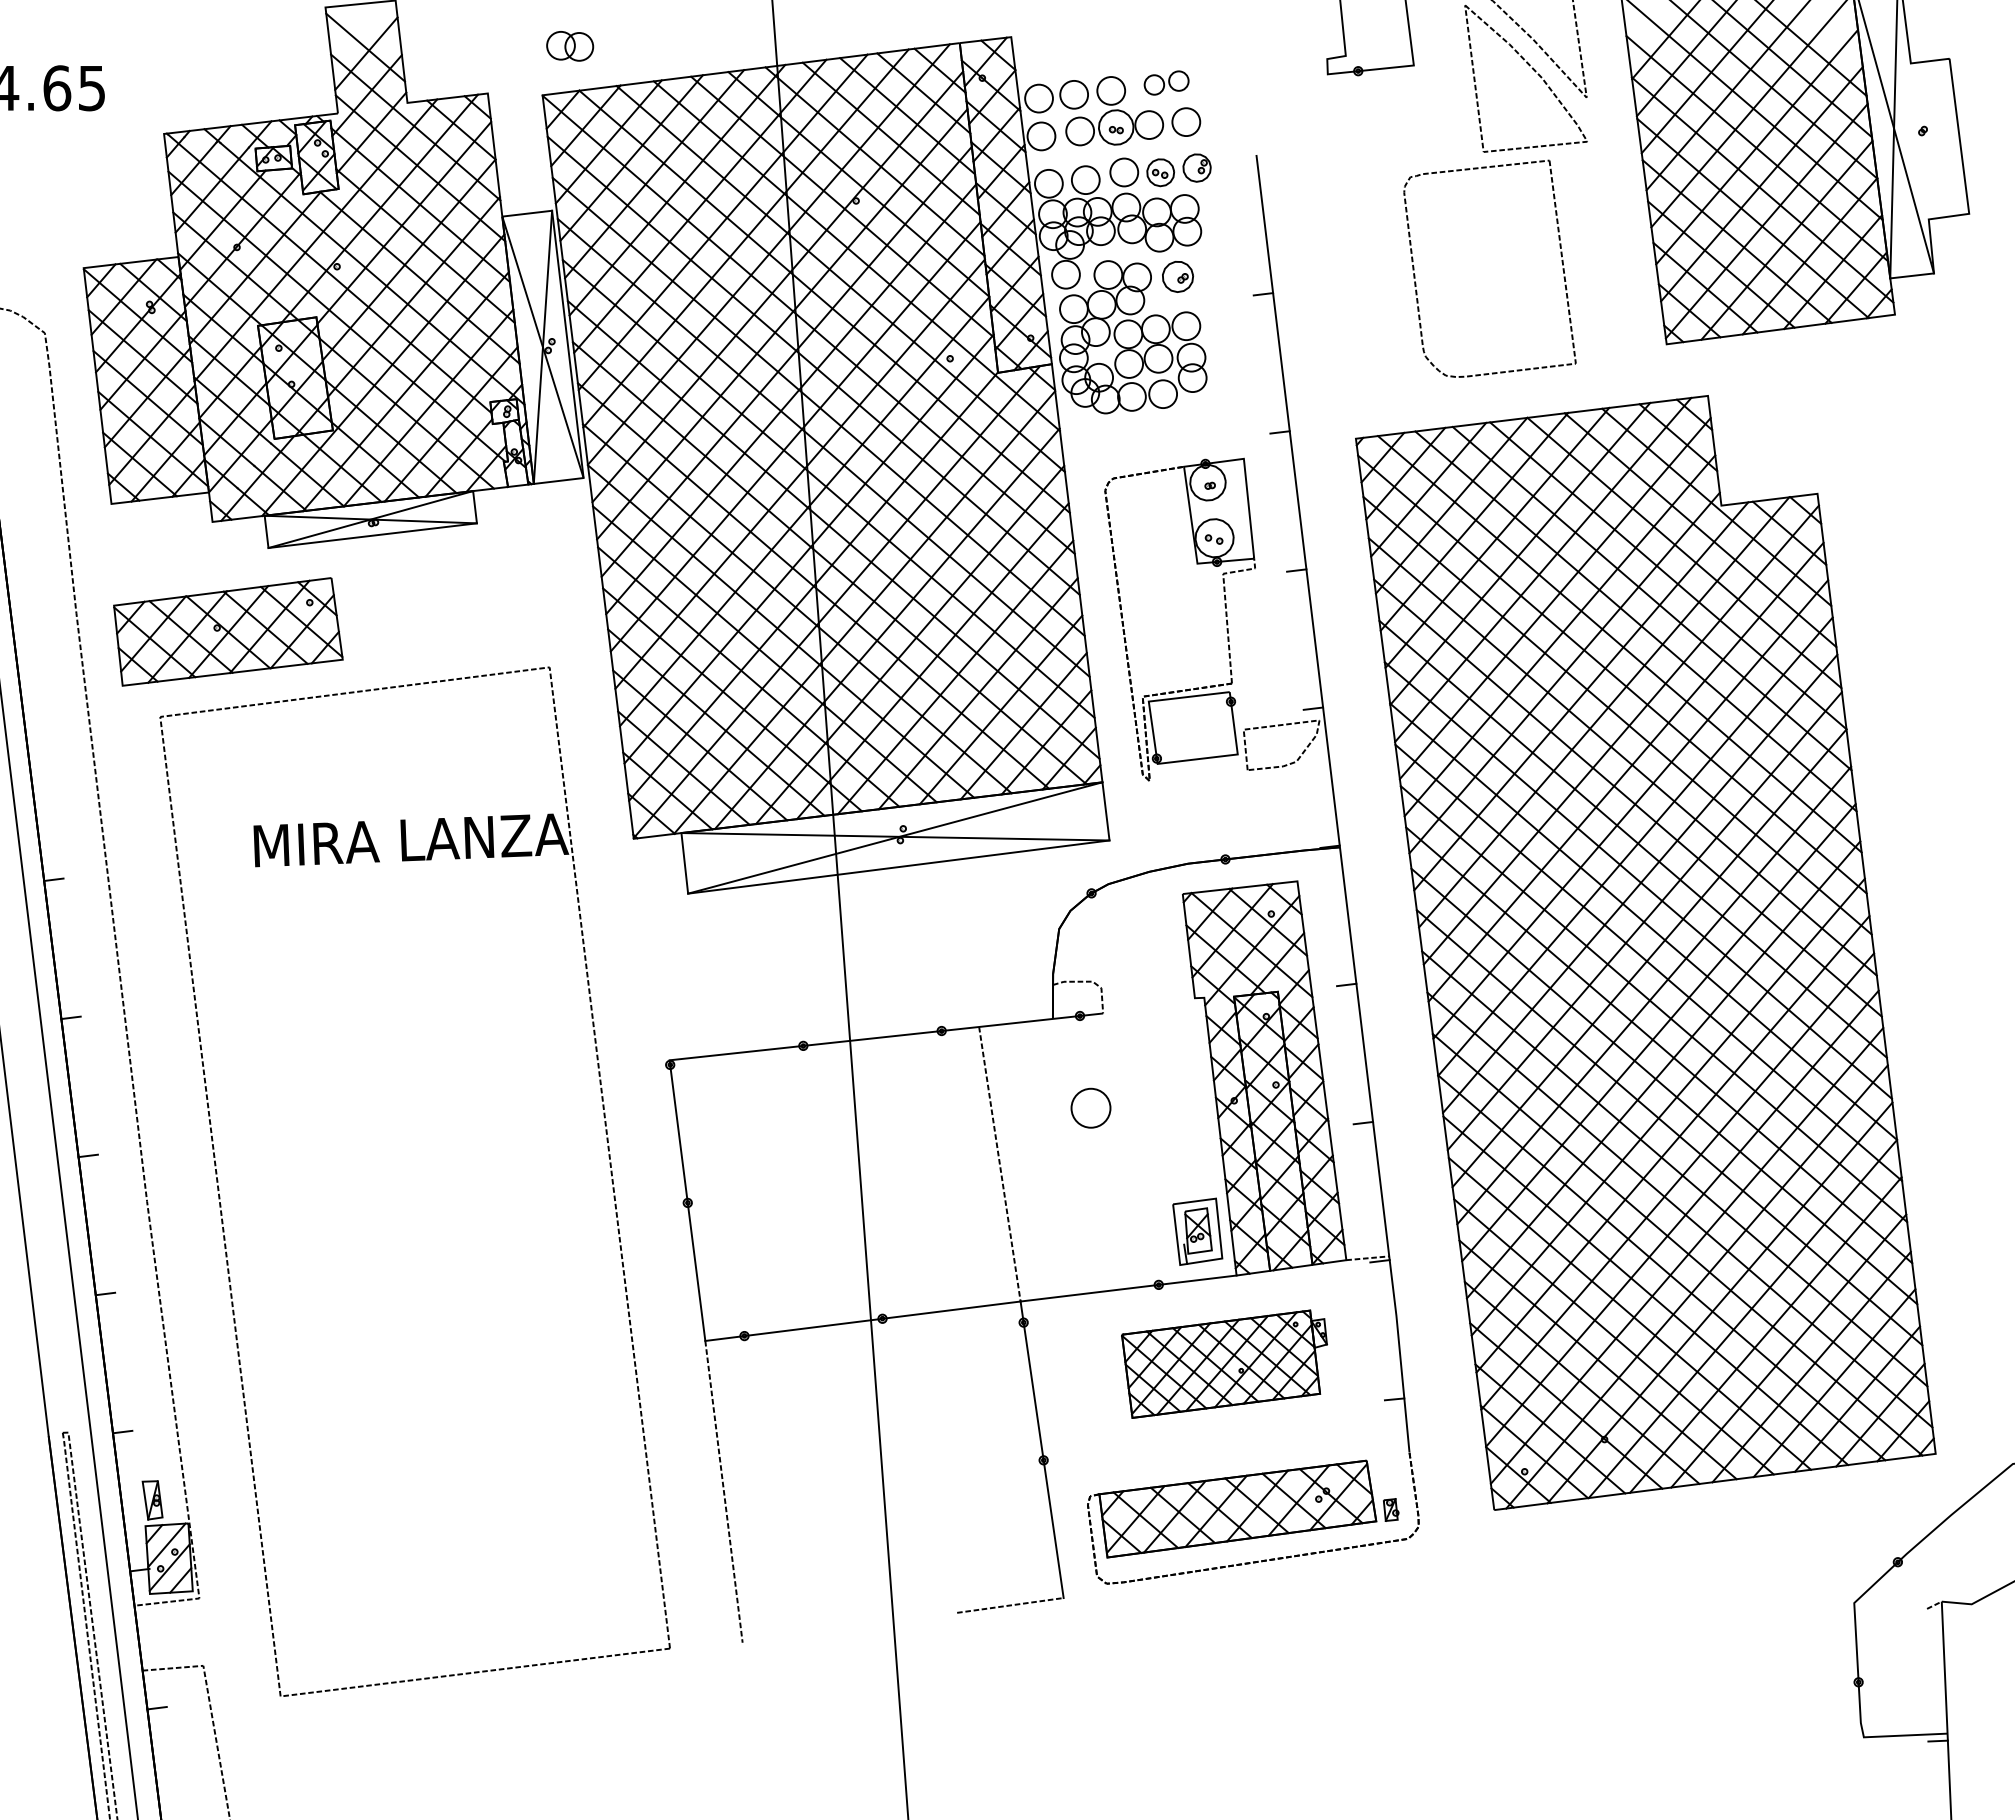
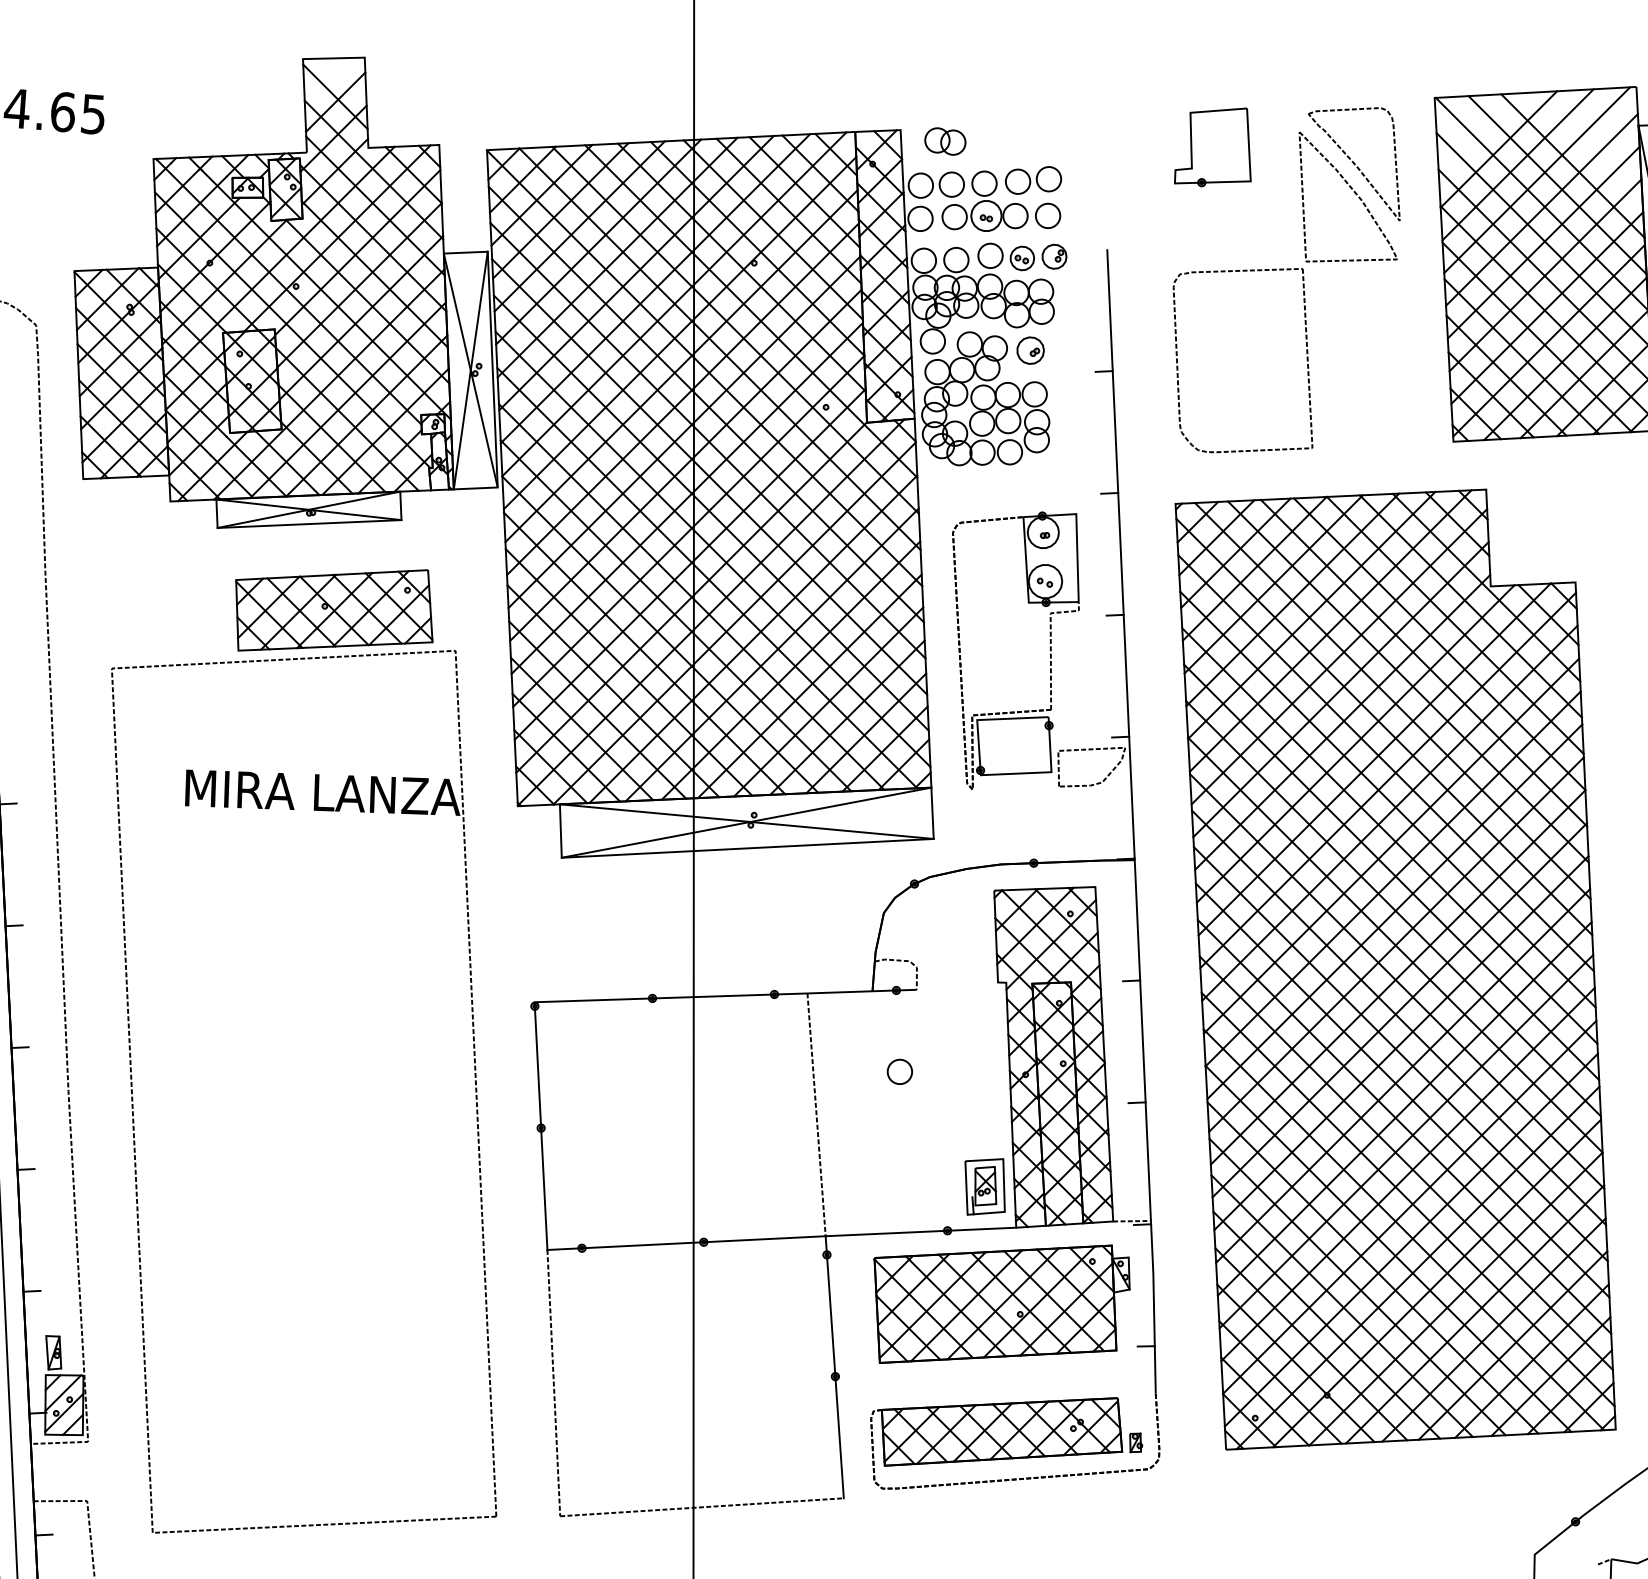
part: (570, 46) -> (945, 141), moved
part: (1166, 82) -> (1033, 179), size x1.43
part: (1561, 262) -> (1306, 358), moved
part: (228, 631) -> (334, 610), moved
part: (1090, 1108) -> (899, 1072), size x0.71
part: (1224, 1363) -> (999, 1303), size x1.43
line: (849, 1627) -> (654, 1509), added

